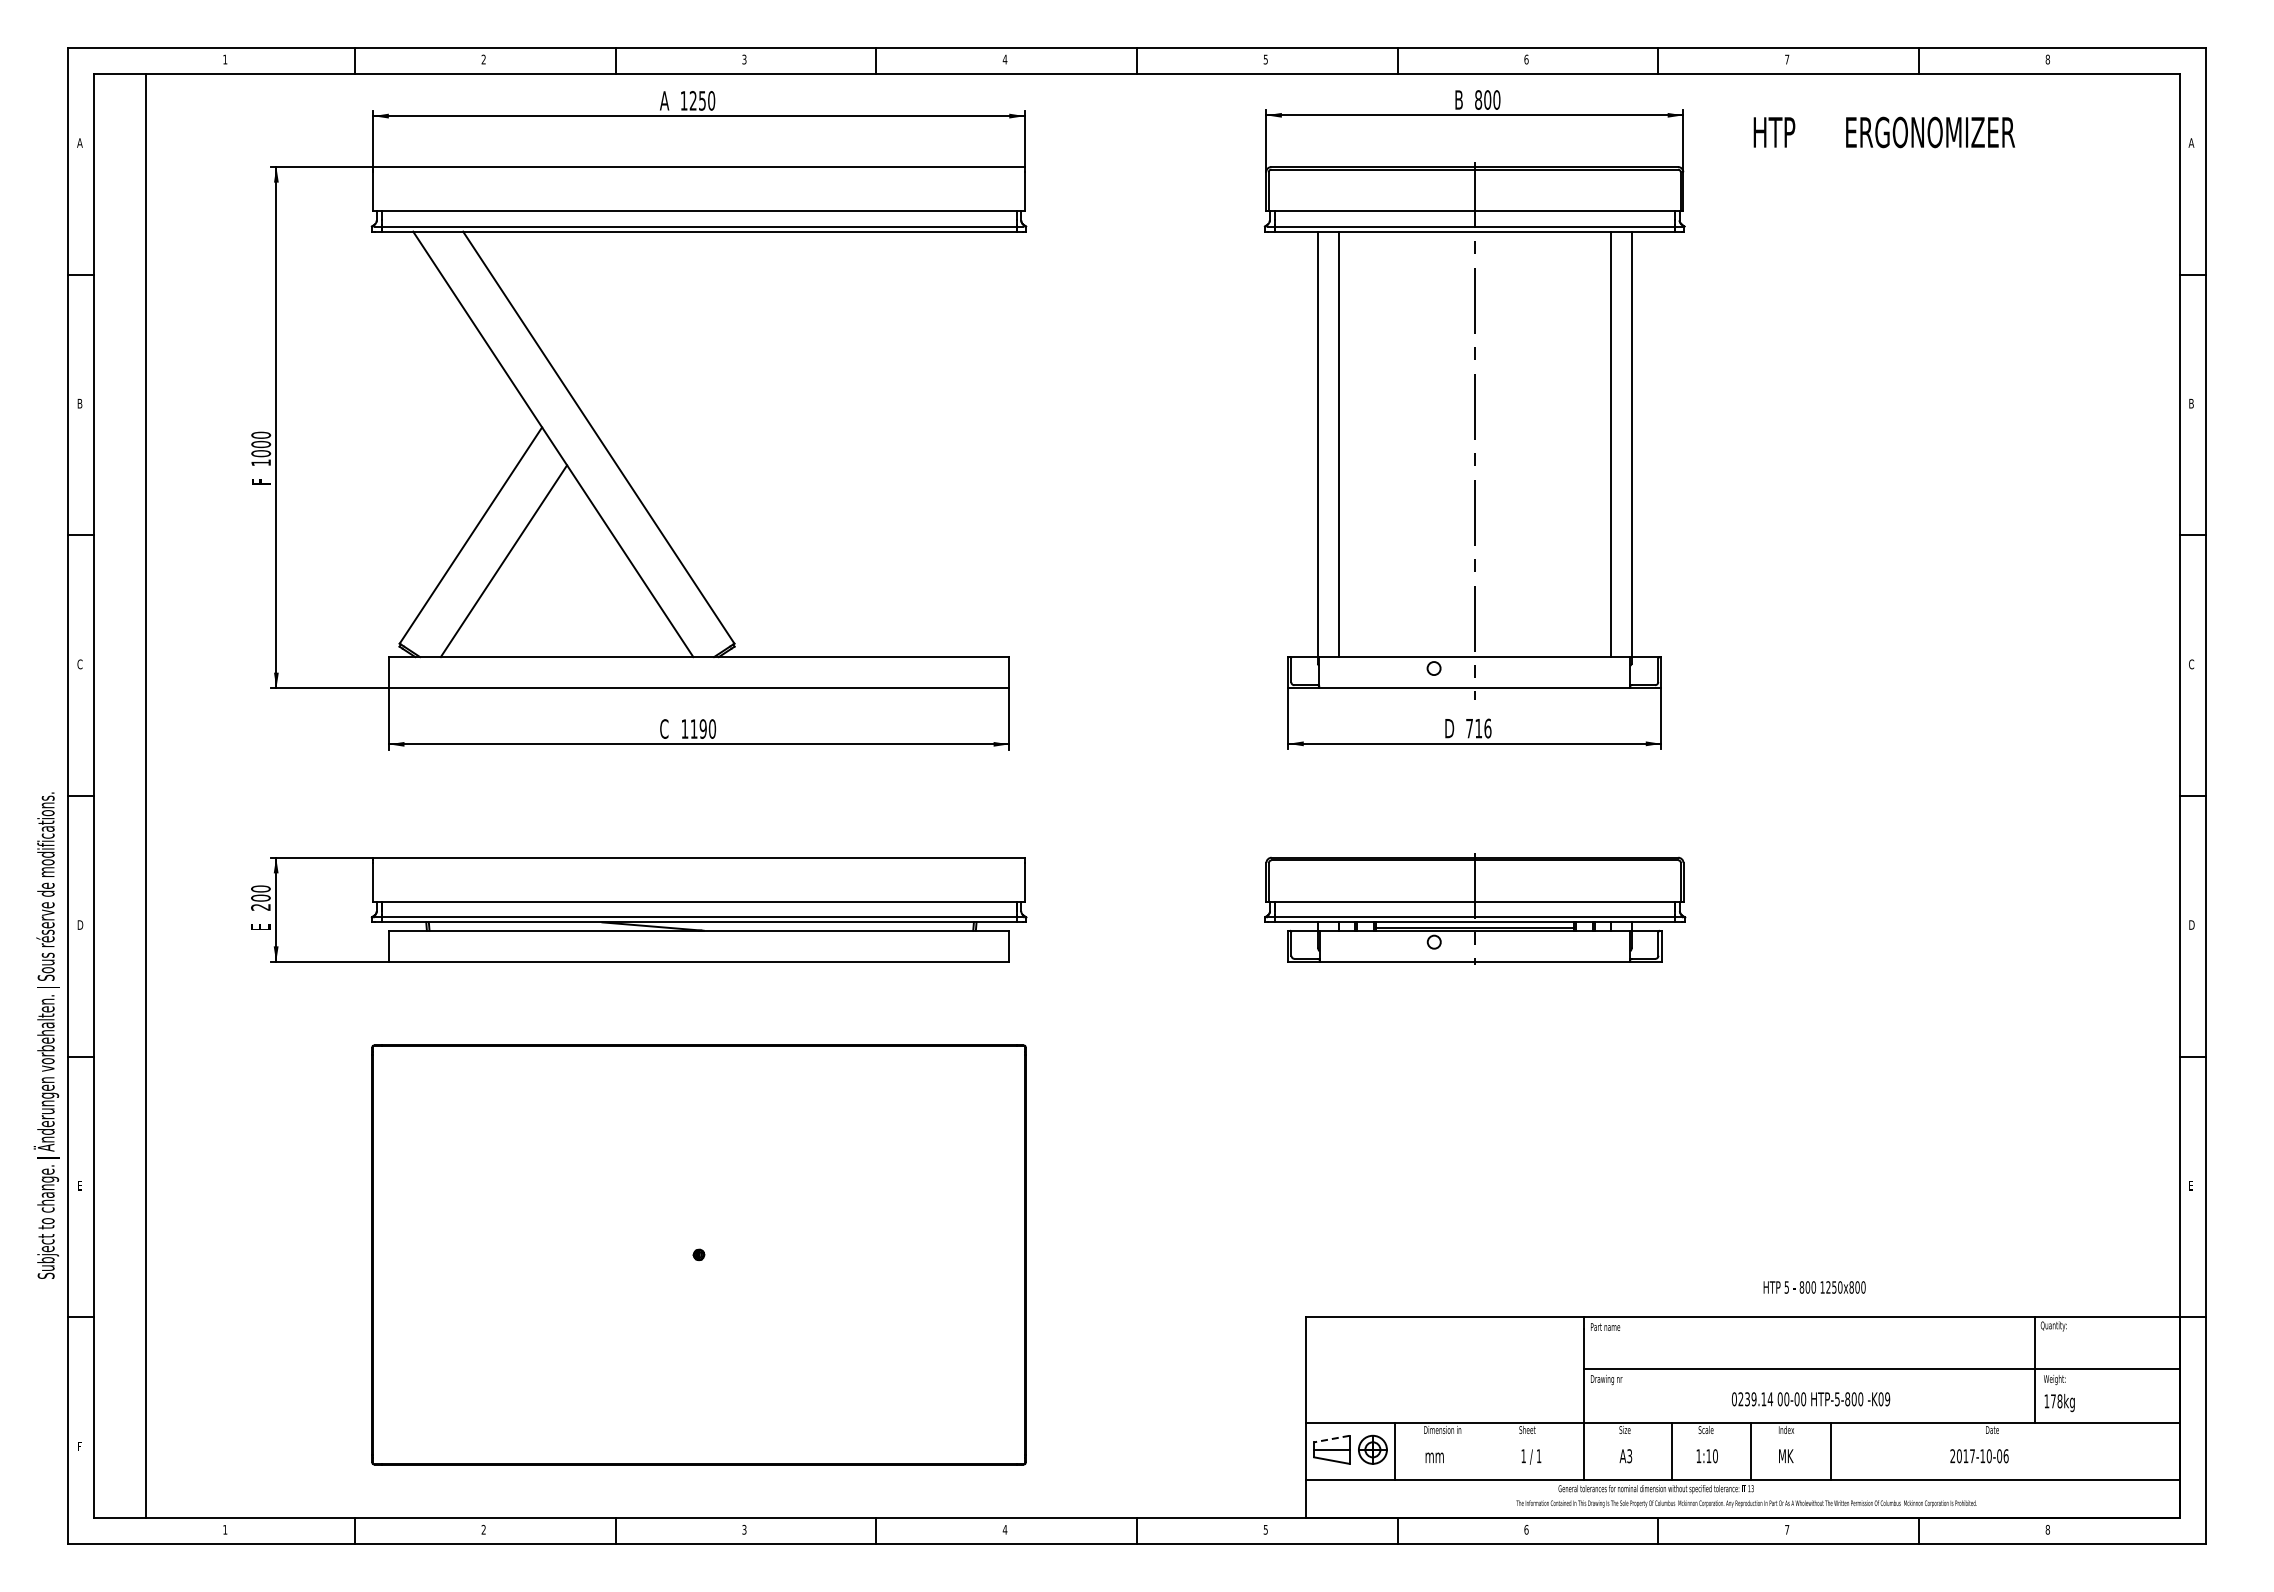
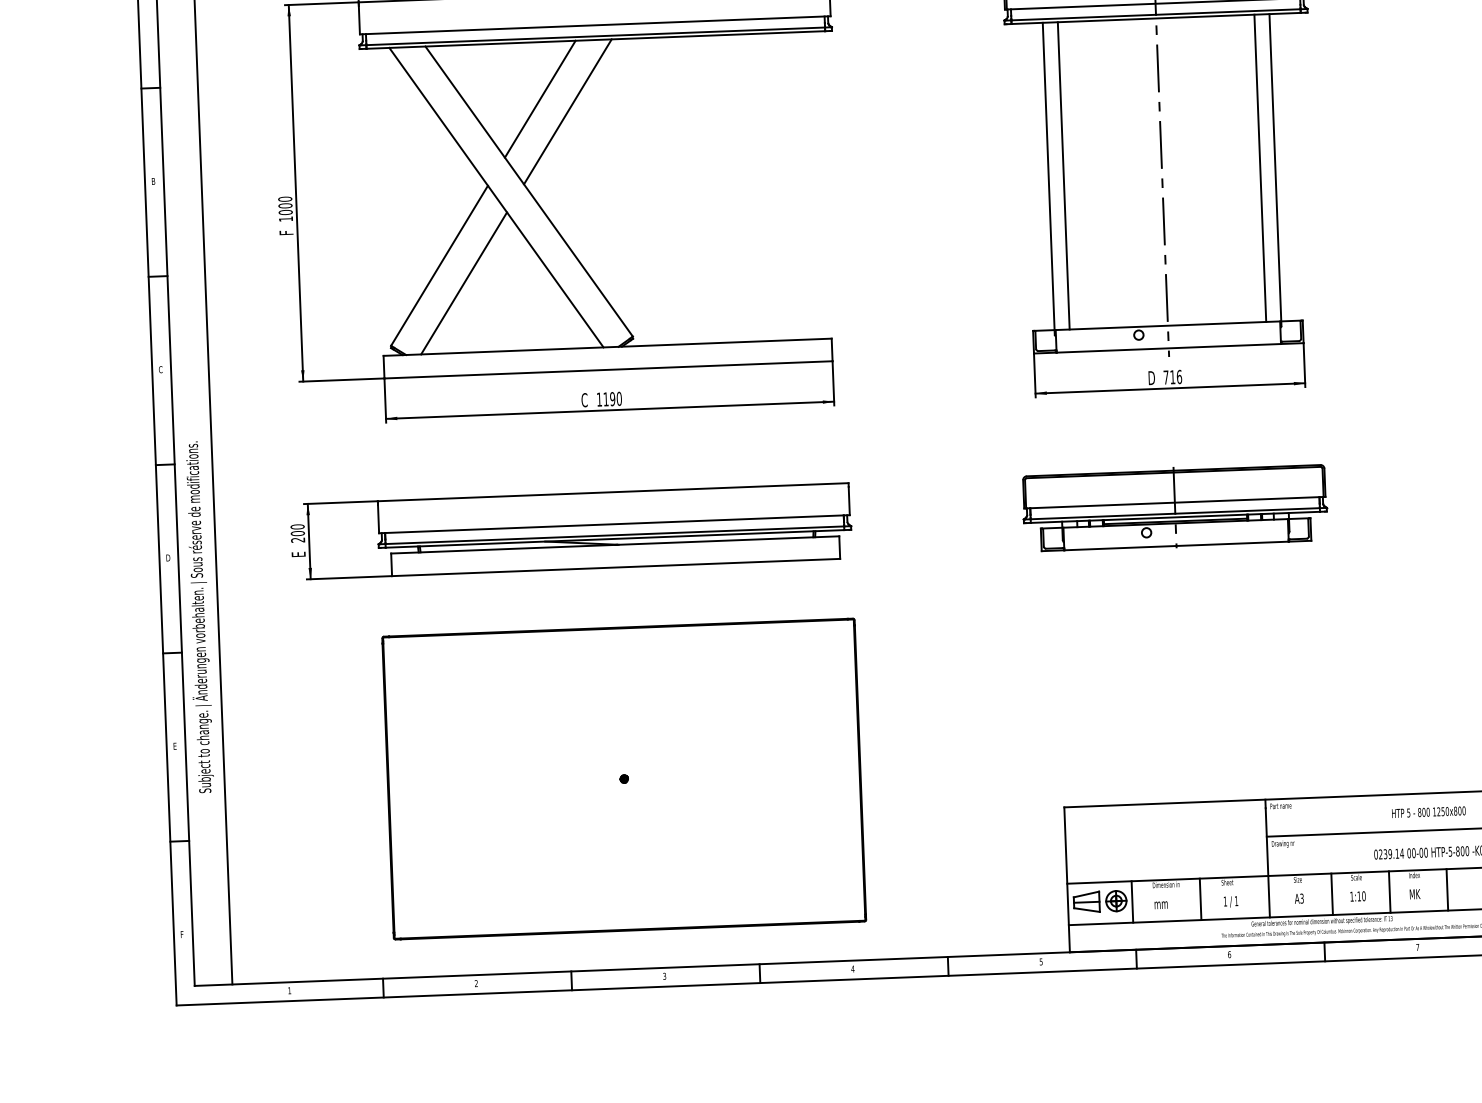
line: (619, 310) -> (540, 99), added
line: (656, 329) -> (567, 111), added
text: (46, 1035) -> (198, 617), moved
text: (1814, 1287) -> (1428, 812), moved
line: (1331, 1439) -> (1086, 894), dashed -> solid
line: (1489, 1451) -> (1200, 899), added

